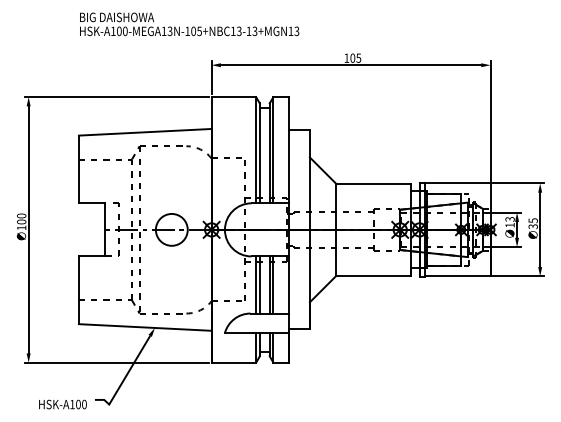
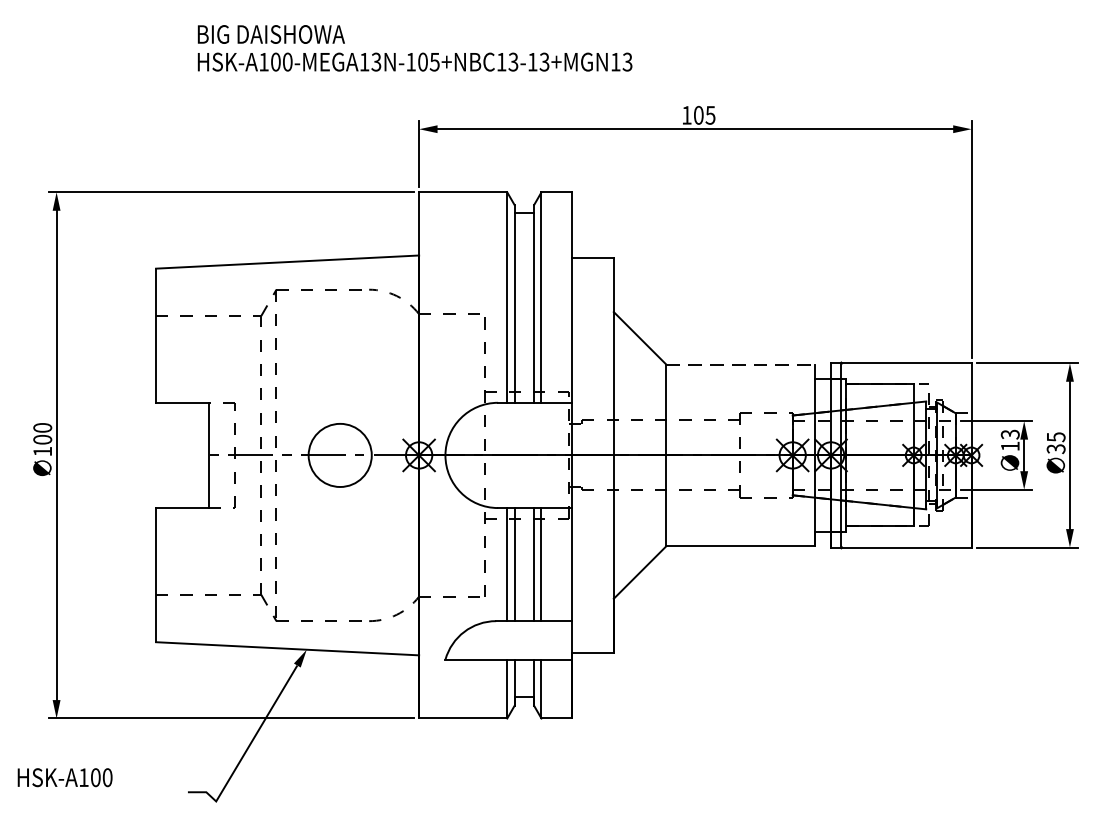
text: (189, 24) -> (414, 48), moved
line: (374, 184) -> (741, 365), solid -> dashed
text: (62, 404) -> (64, 777), moved

